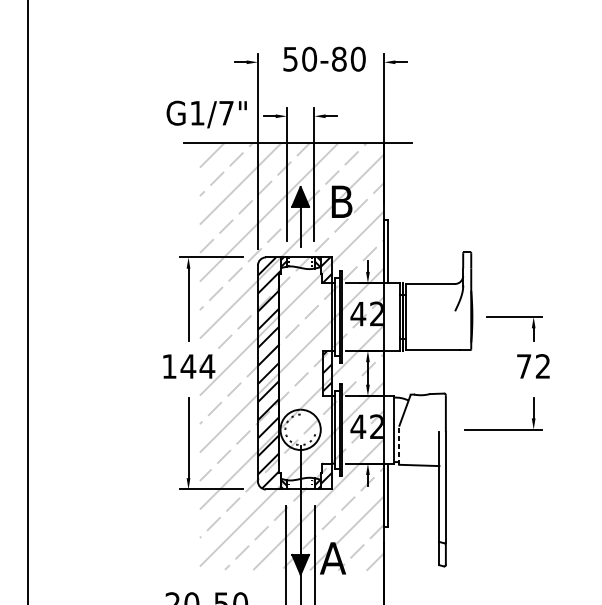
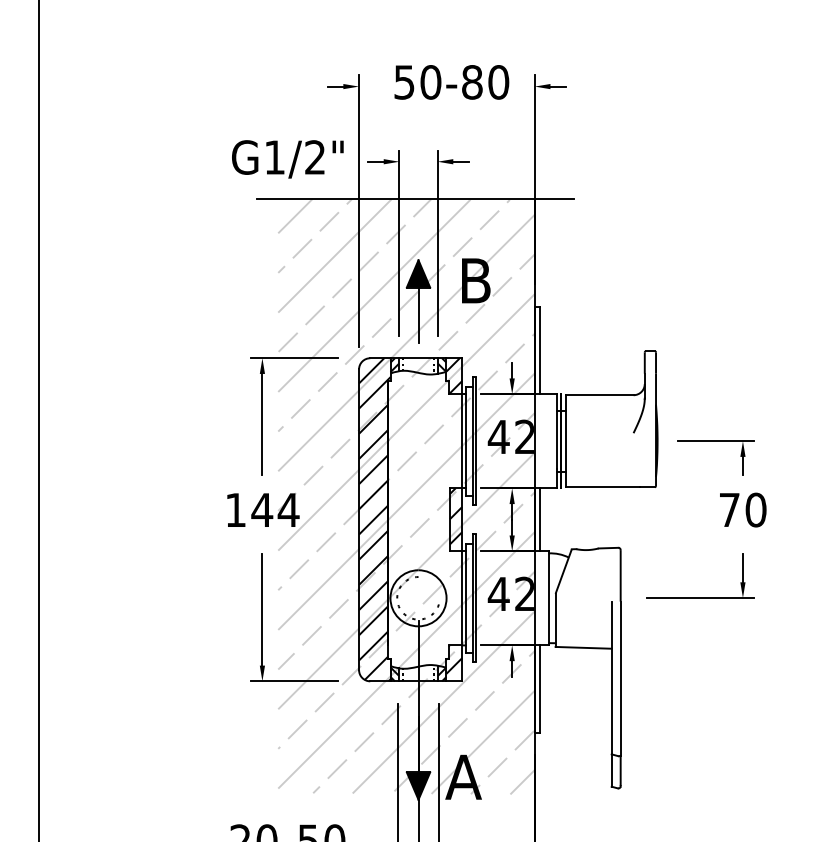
text: (225, 113) -> (314, 157), G1/7" -> G1/2"
text: (542, 366) -> (755, 509), 72 -> 70
line: (388, 373) -> (540, 519), added
line: (399, 445) -> (555, 620), dashed -> solid

